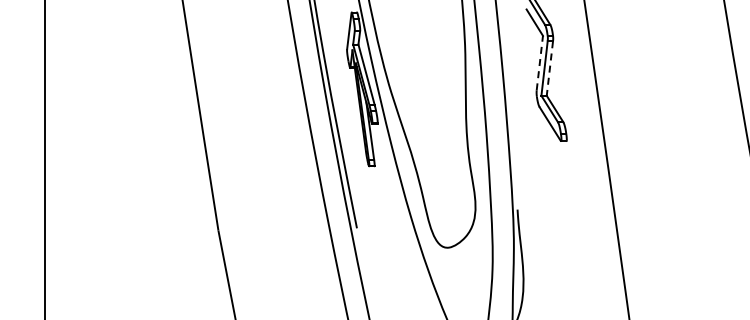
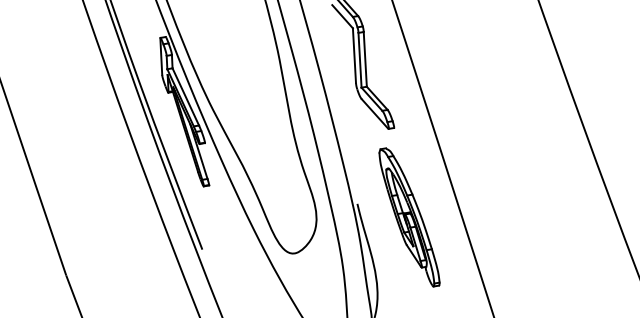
line: (539, 62) -> (354, 55), dashed -> solid
line: (549, 69) -> (365, 60), dashed -> solid
part: (566, 231) -> (409, 217), added

